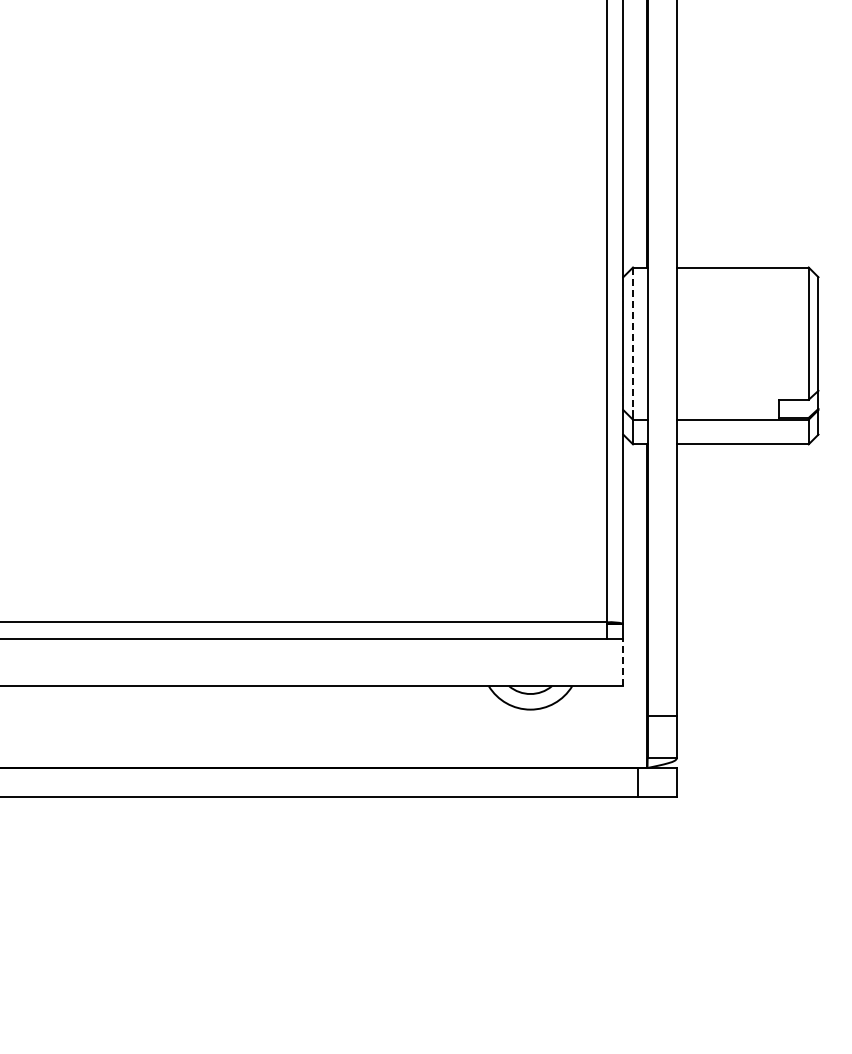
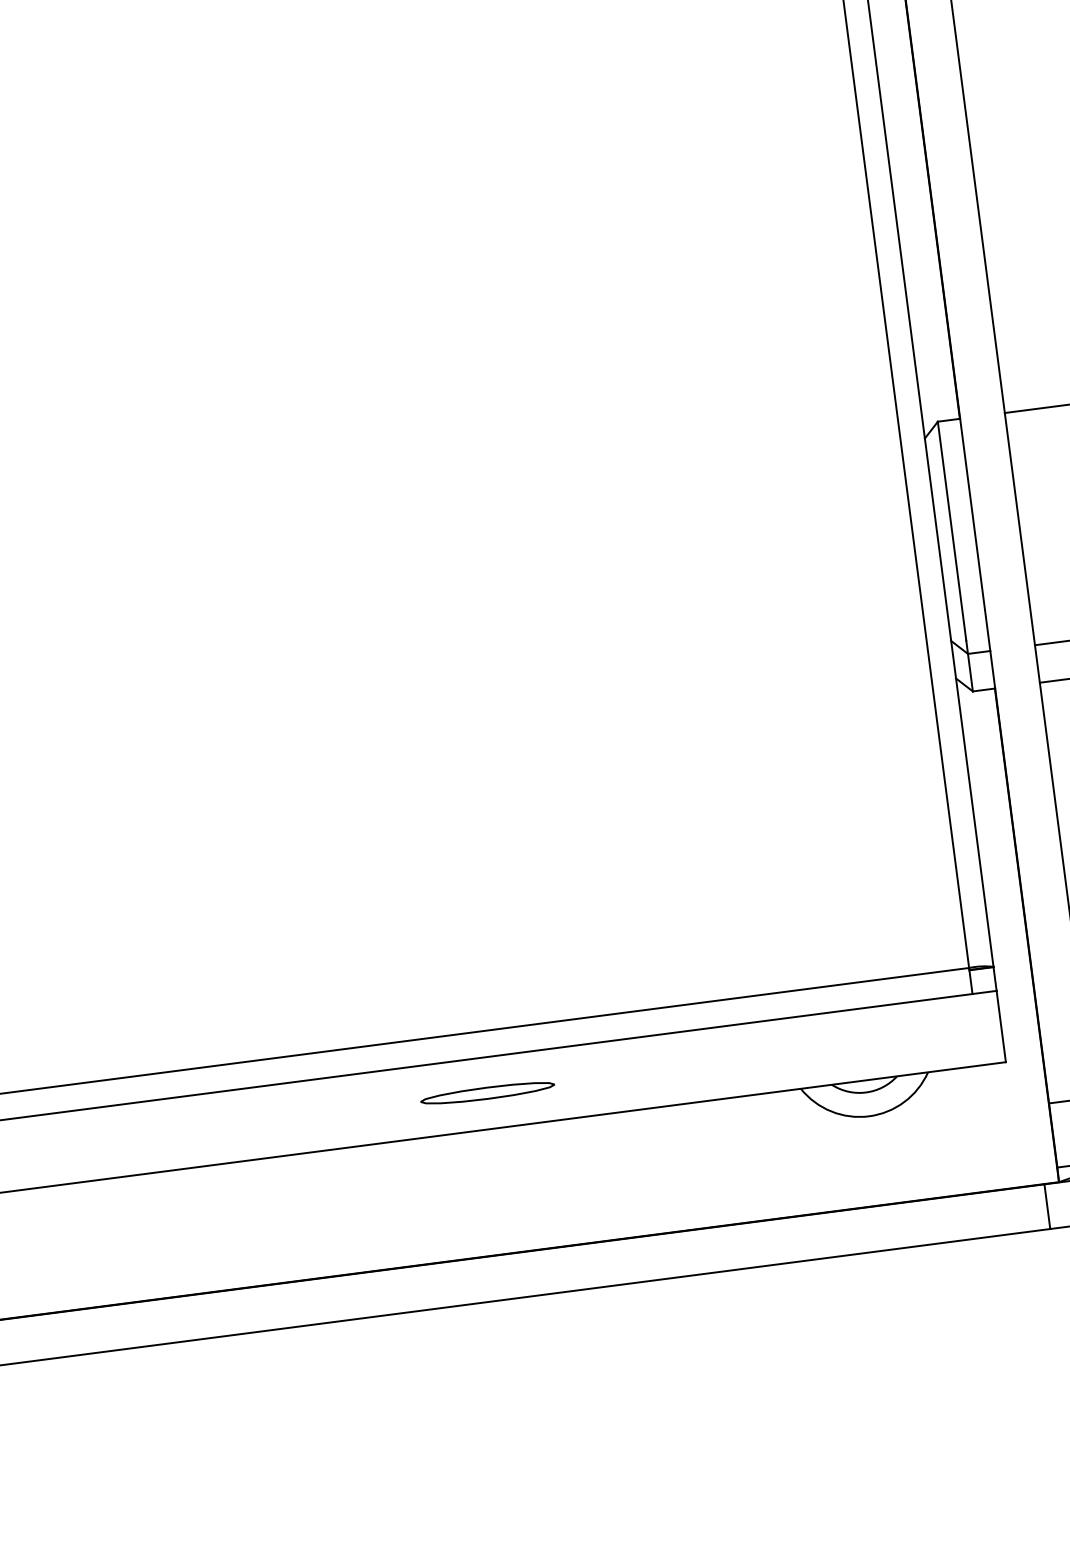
line: (633, 339) -> (952, 531), dashed -> solid
part: (286, 662) -> (487, 1092), added
line: (623, 662) -> (1001, 1025), dashed -> solid

